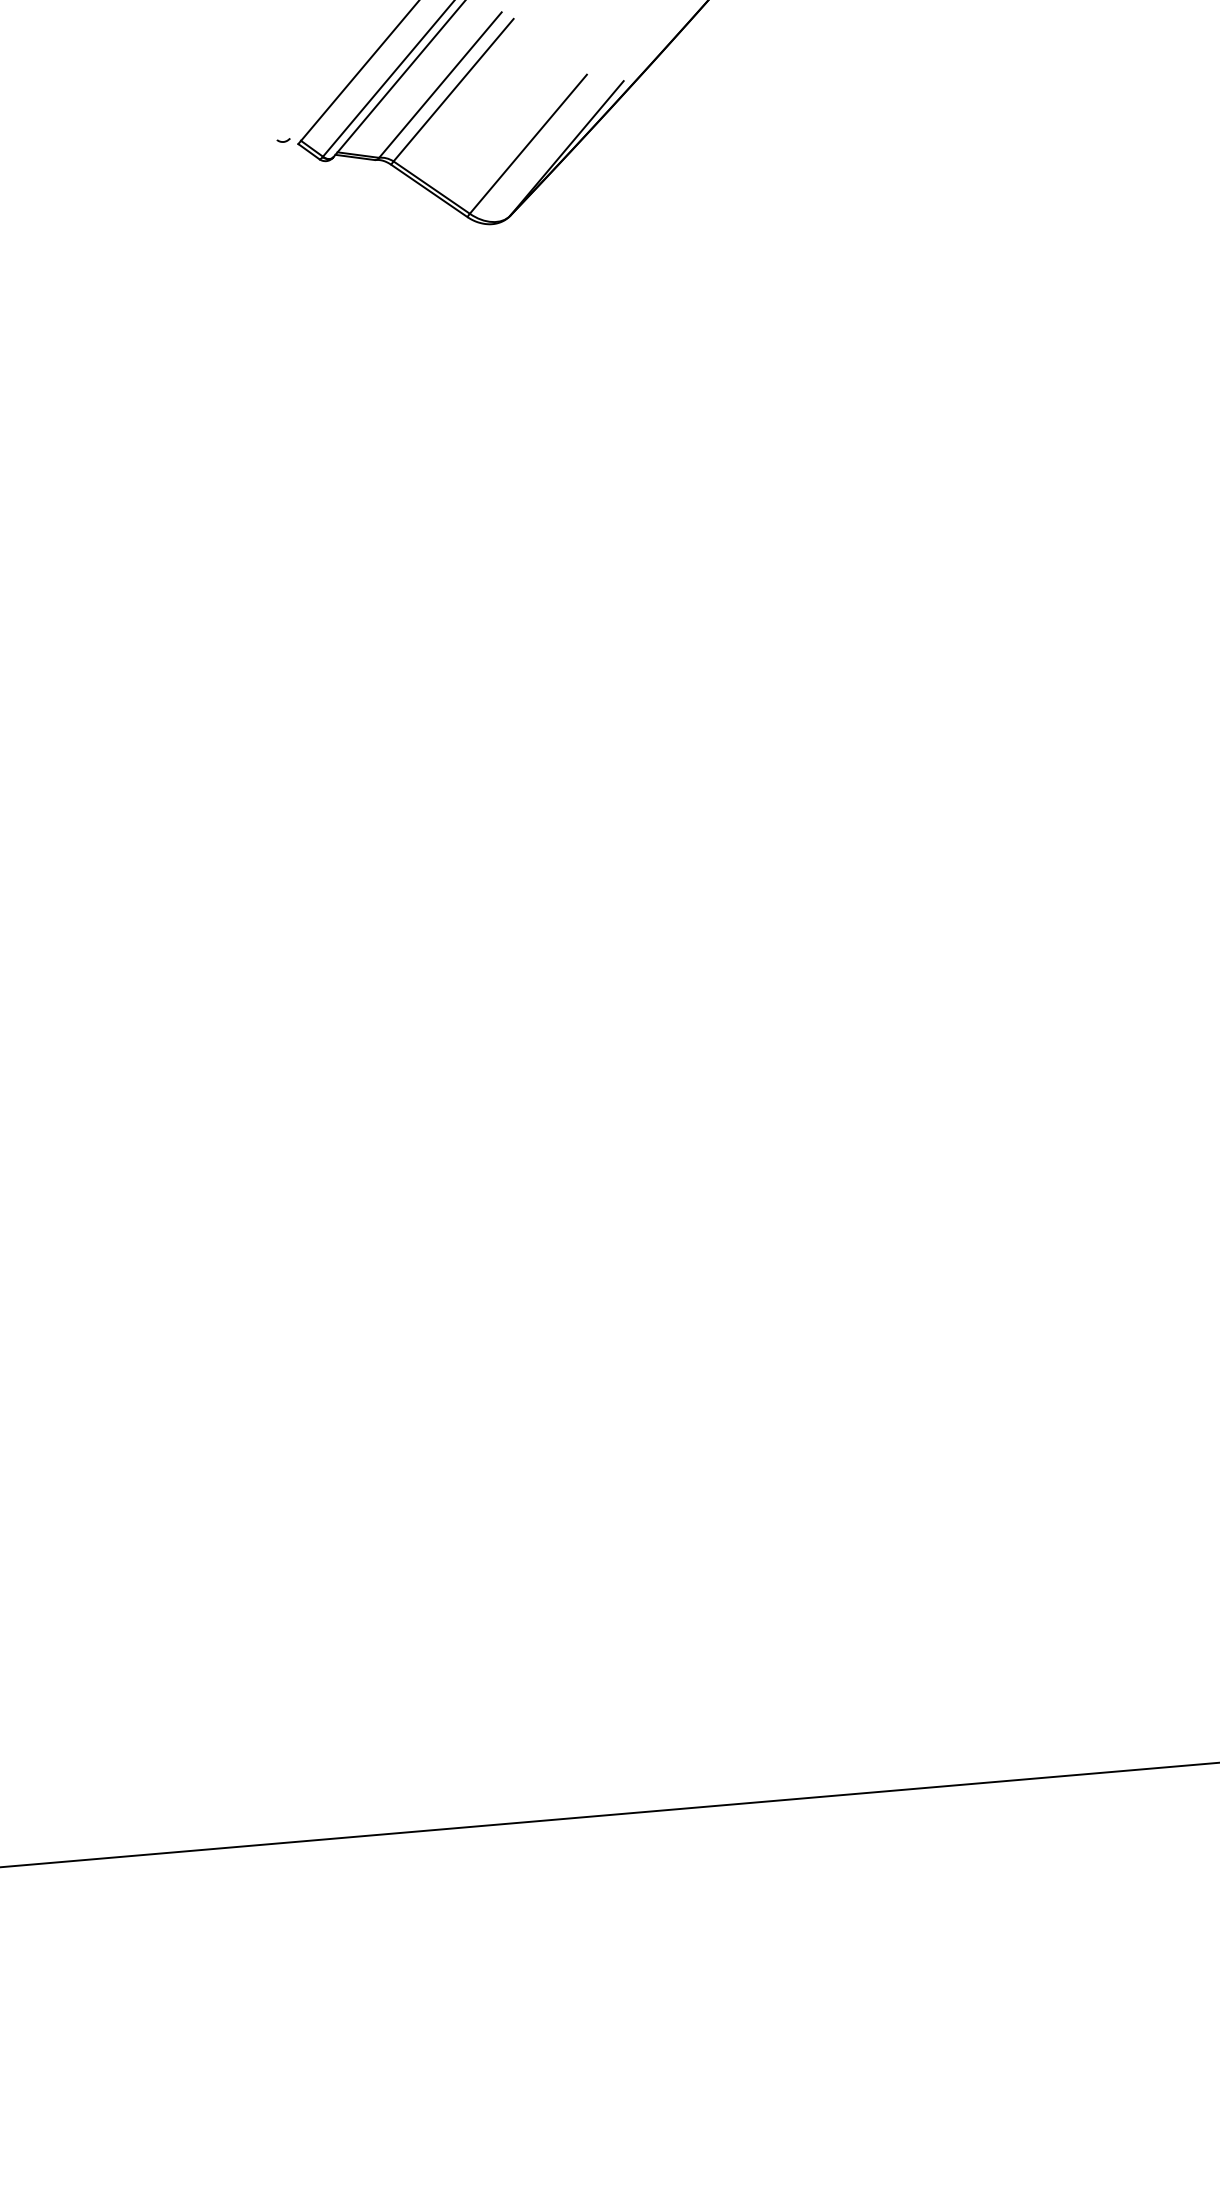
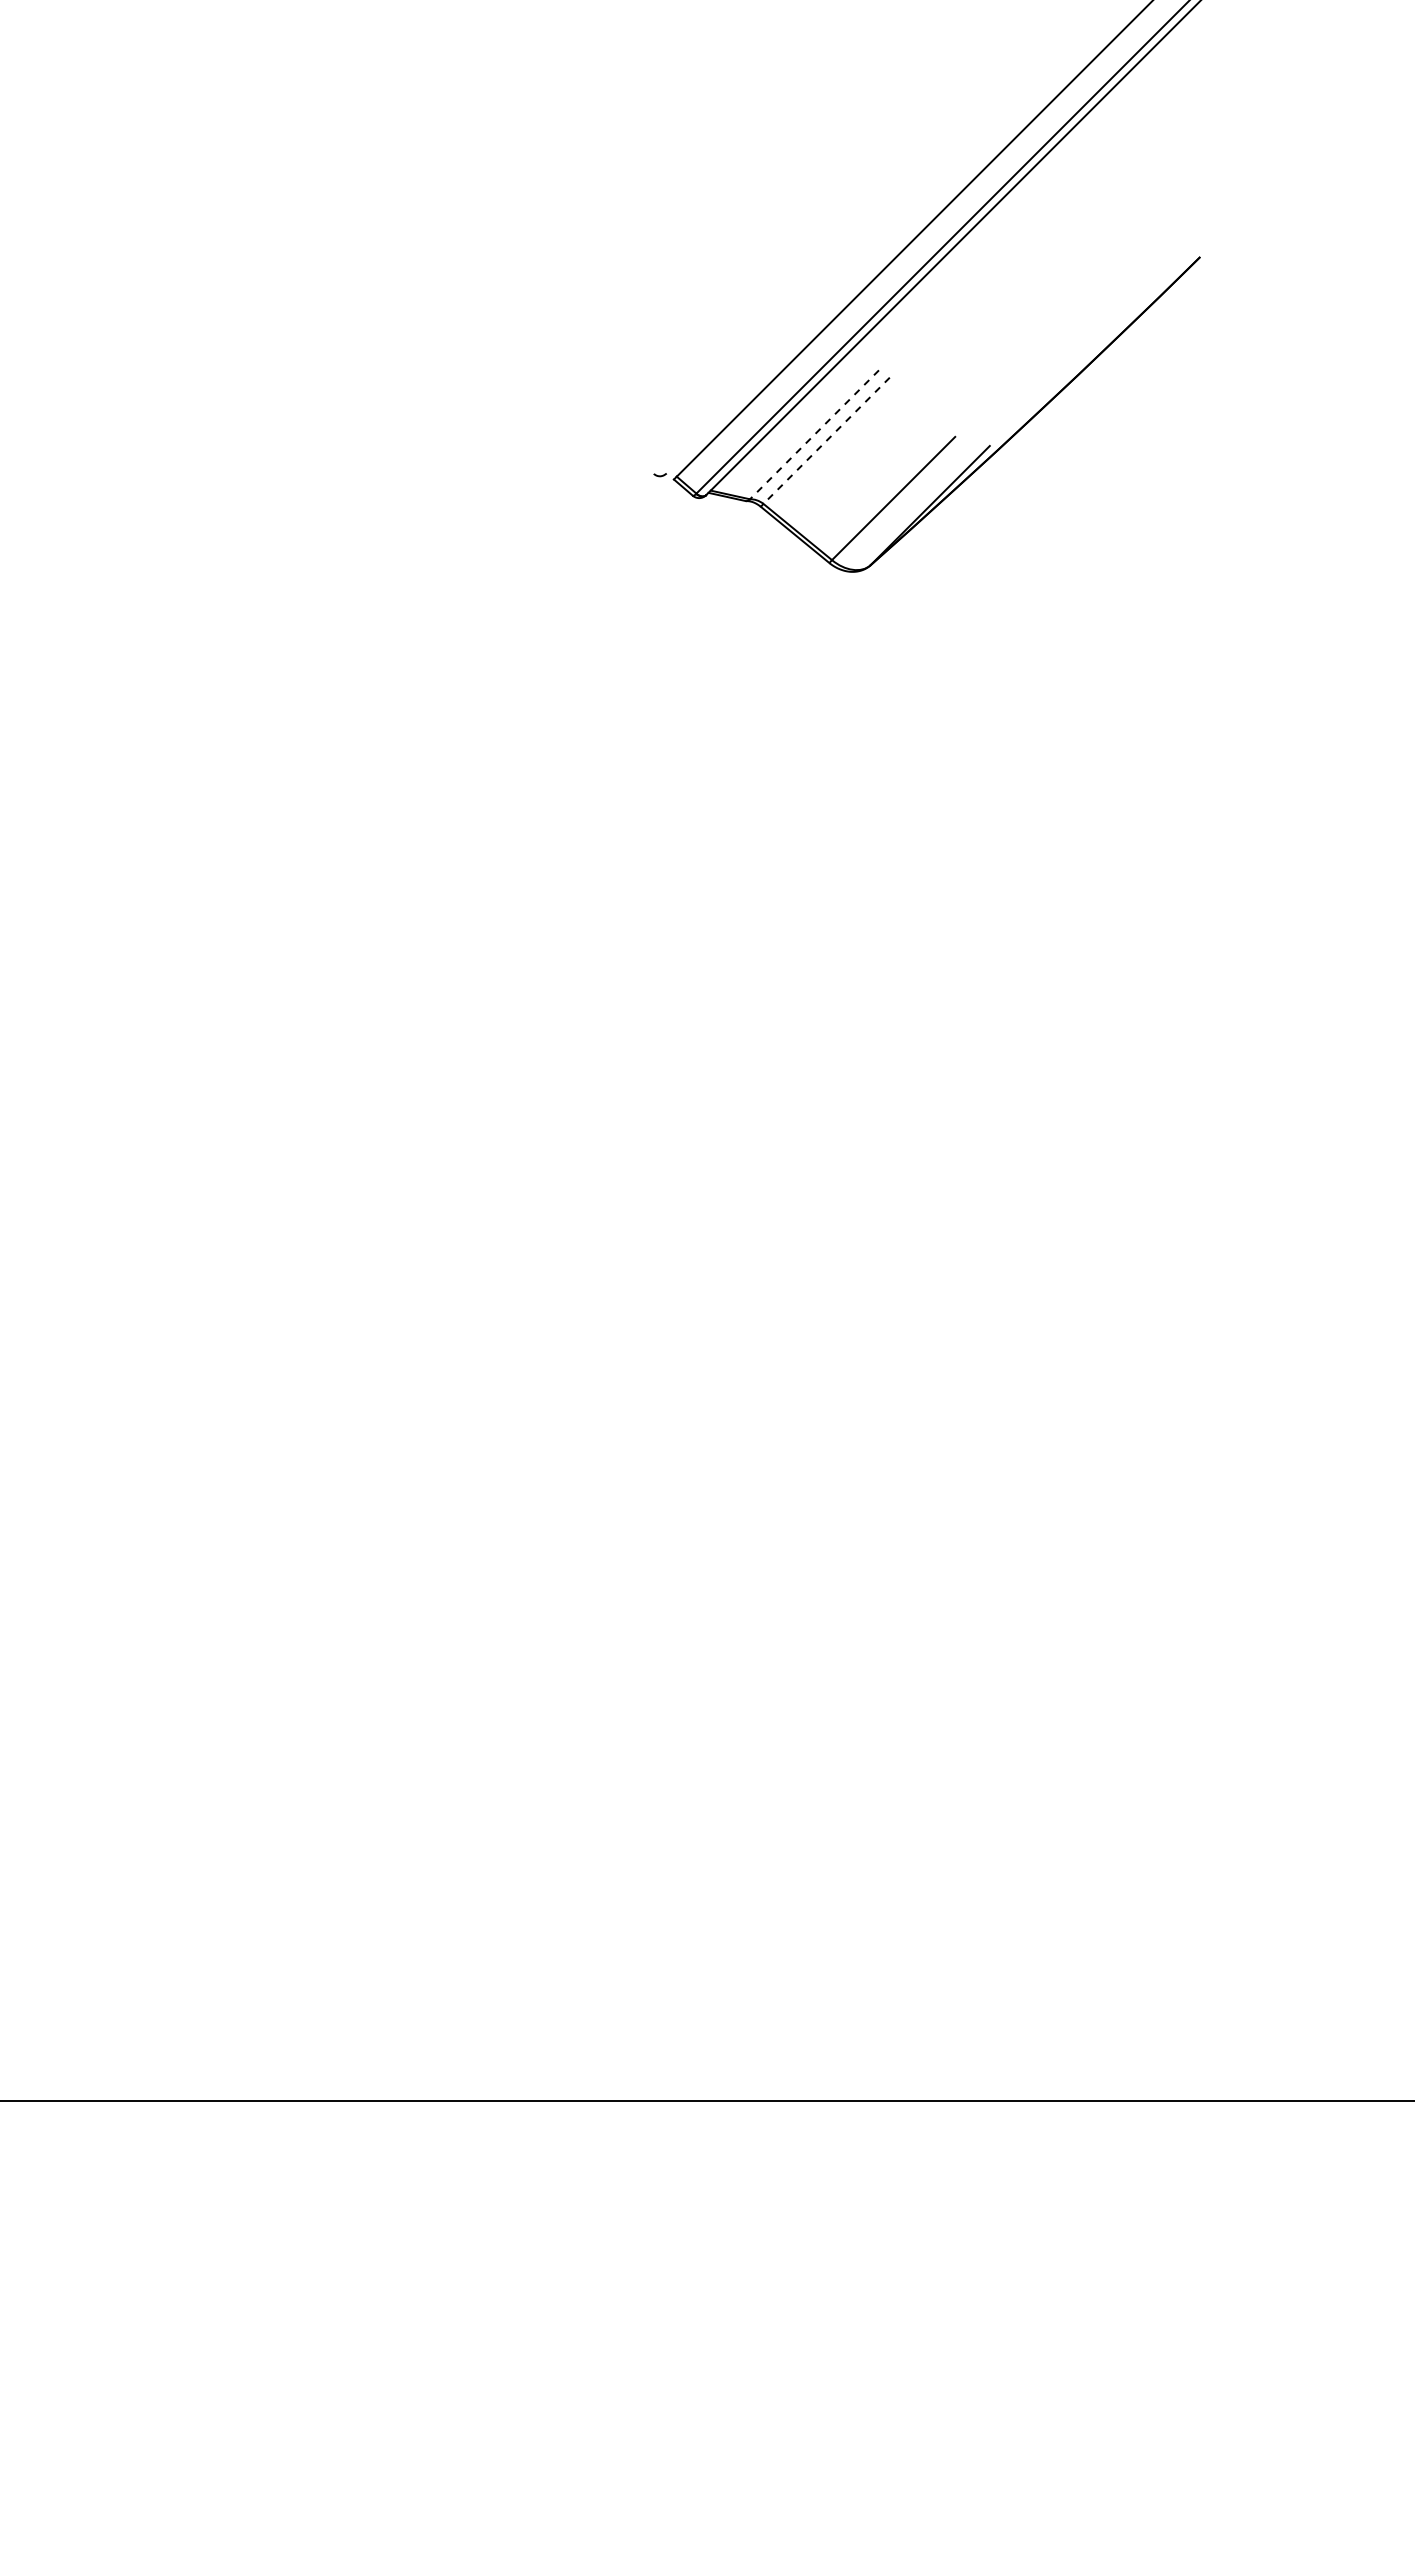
line: (440, 85) -> (814, 435), solid -> dashed
line: (453, 90) -> (826, 441), solid -> dashed

